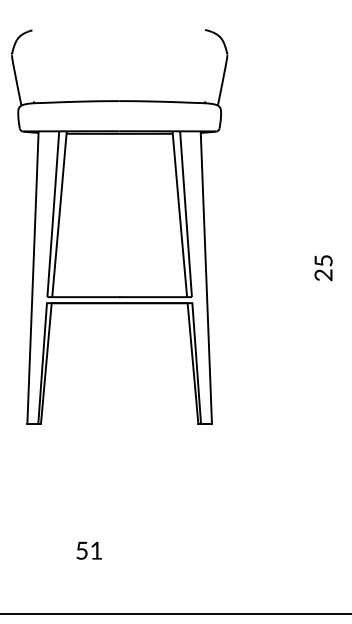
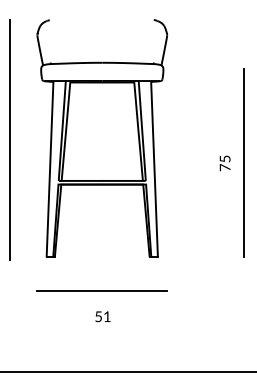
text: (322, 274) -> (224, 167), 25 -> 75
line: (120, 480) -> (102, 291), added
text: (88, 550) -> (102, 316), moved

